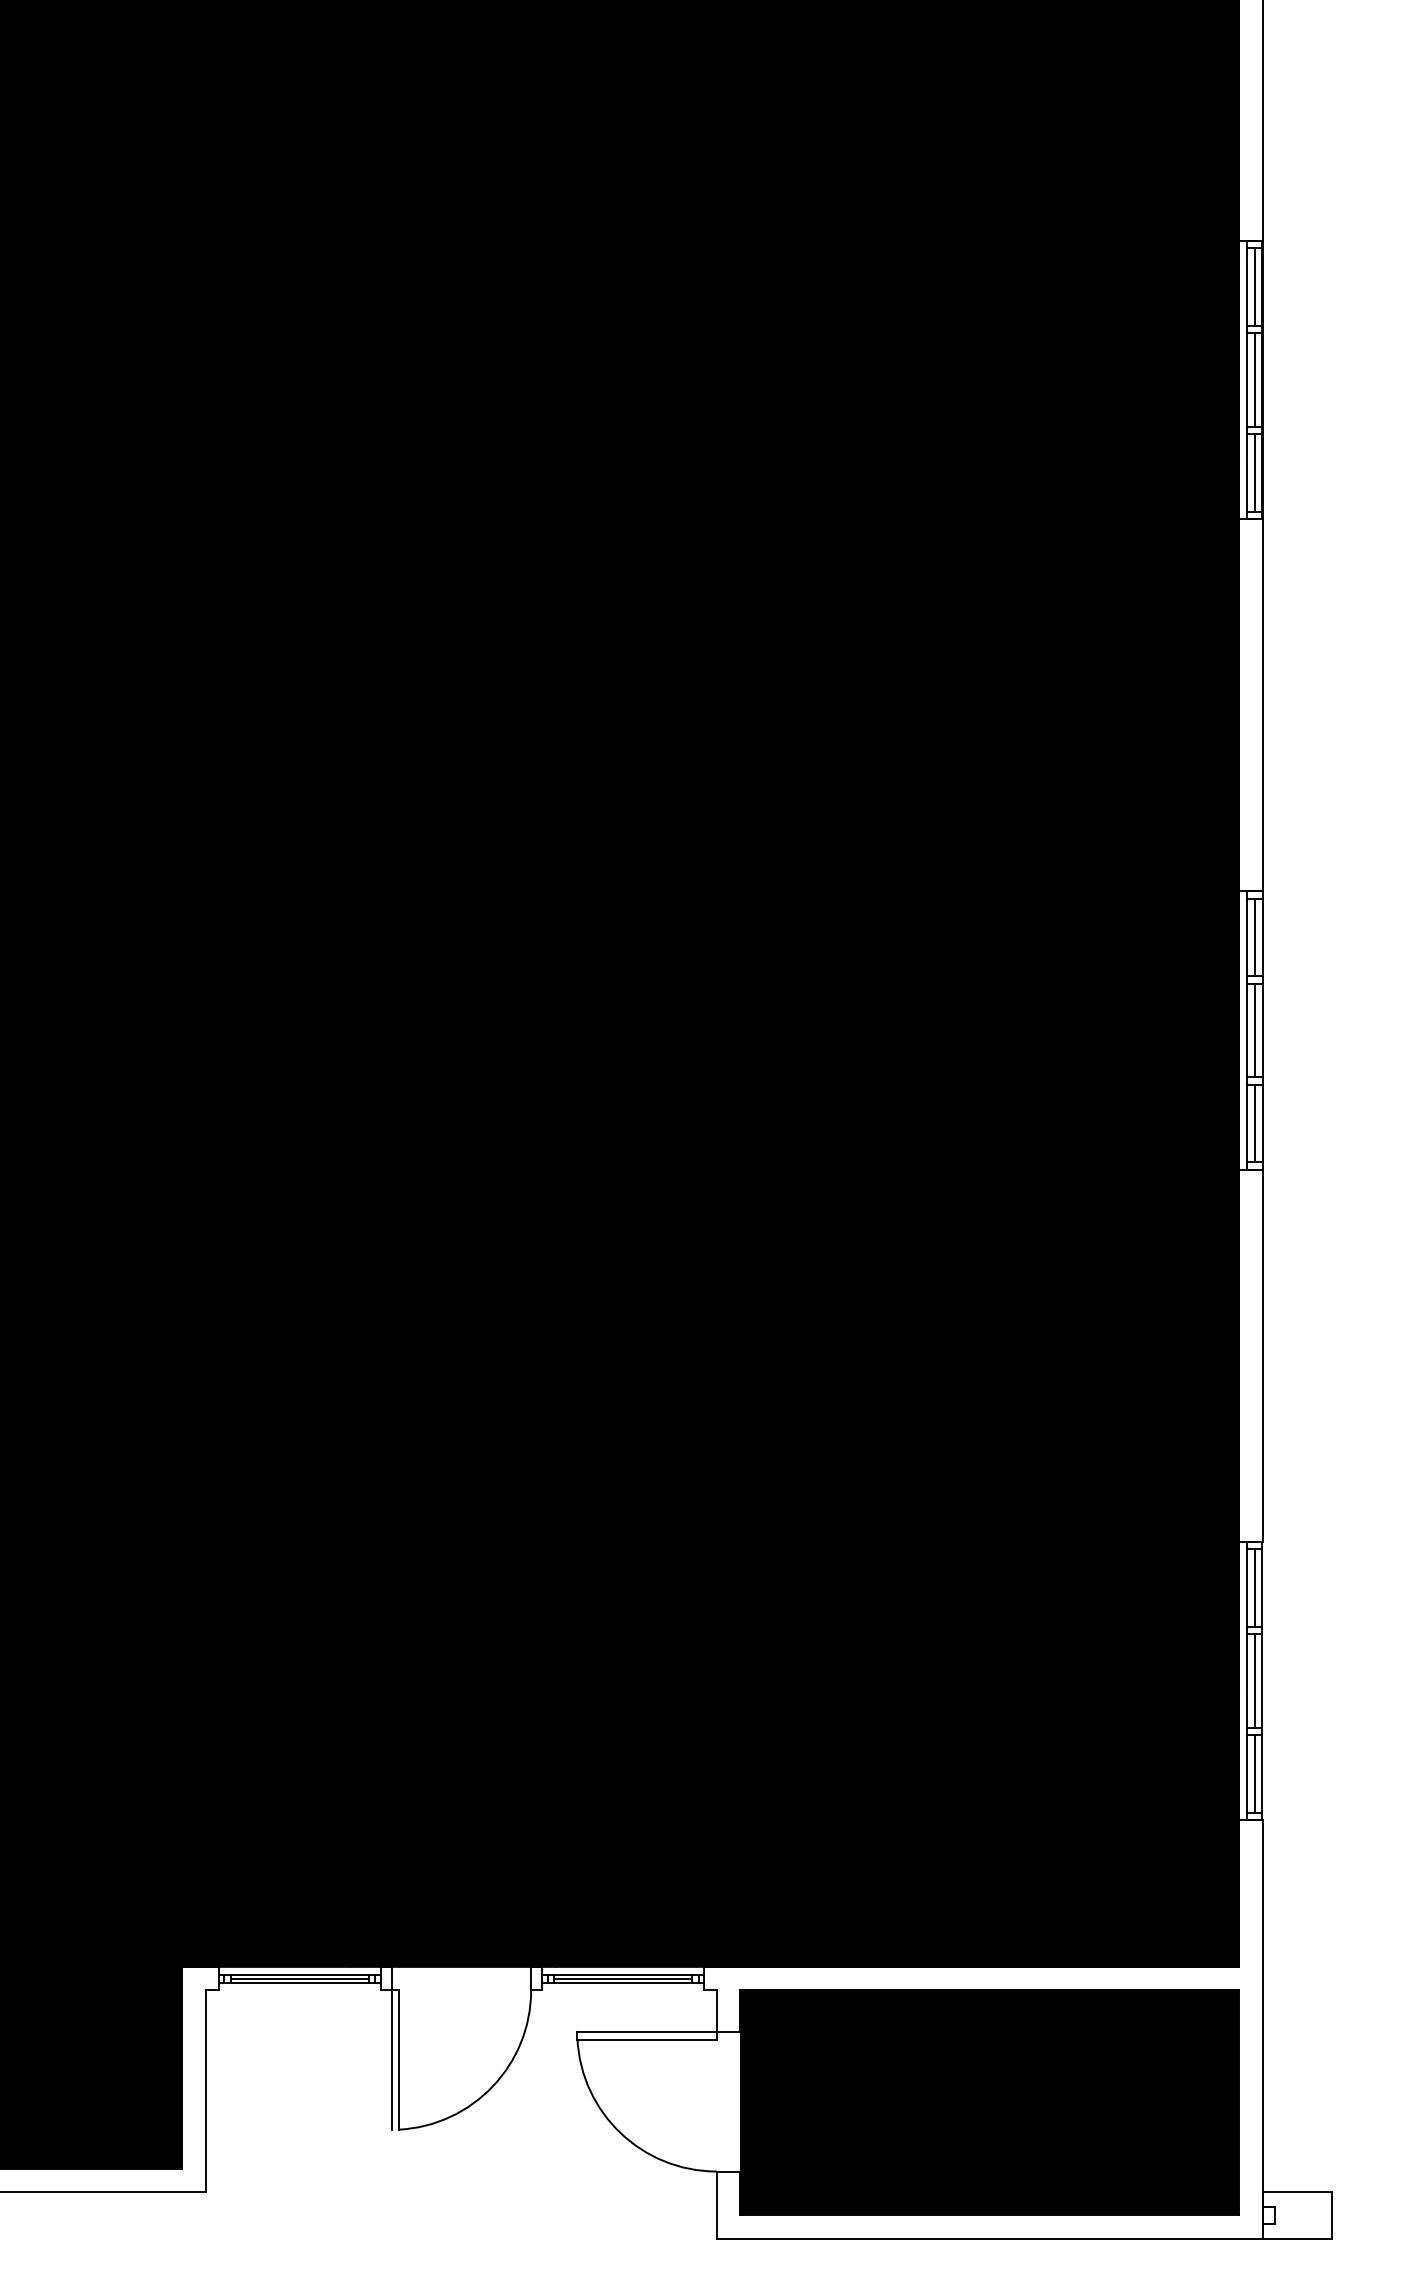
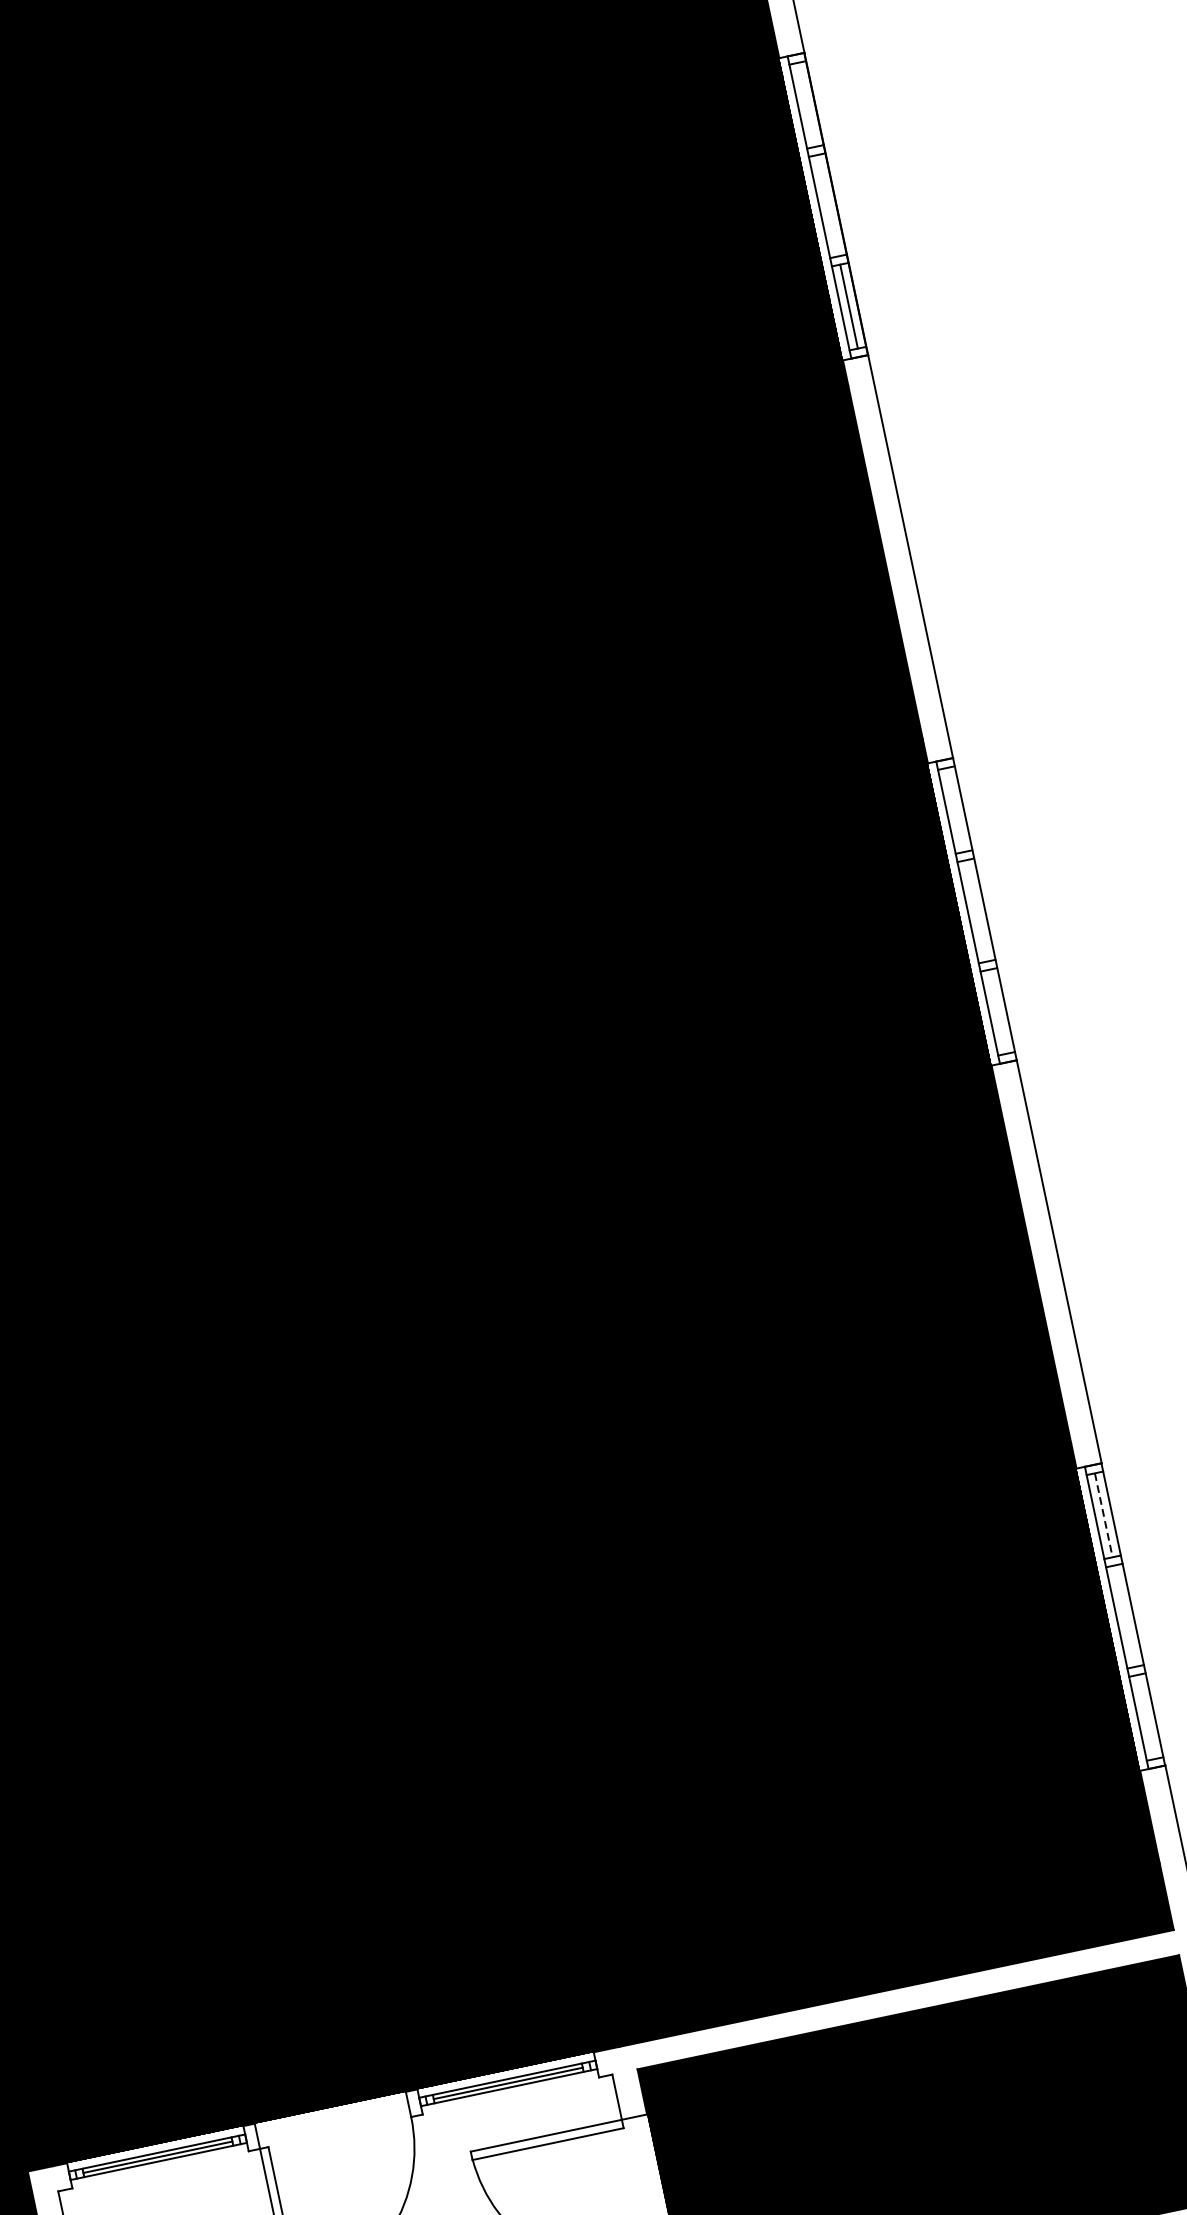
line: (1254, 286) -> (806, 104), removed
line: (1254, 379) -> (827, 205), removed
line: (1254, 937) -> (954, 810), removed
line: (1254, 1030) -> (976, 911), removed
line: (1254, 1123) -> (997, 1011), removed
line: (1254, 1587) -> (1103, 1514), solid -> dashed
line: (1254, 1680) -> (1124, 1615), removed
line: (1254, 1773) -> (1145, 1716), removed

